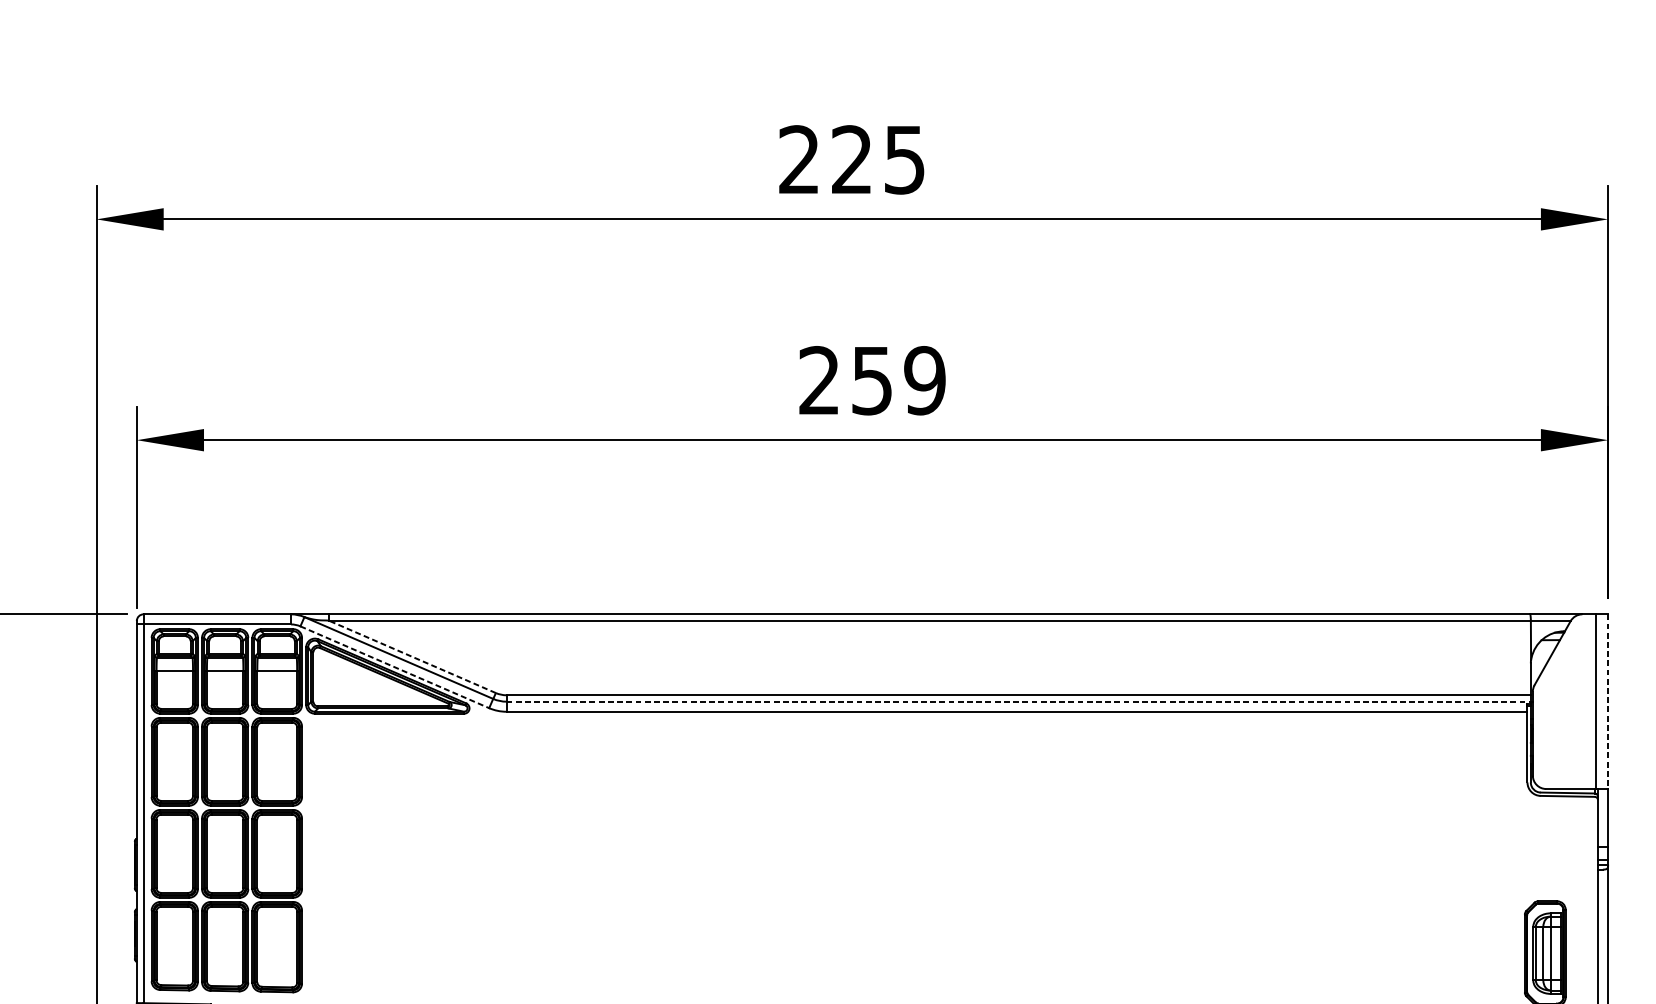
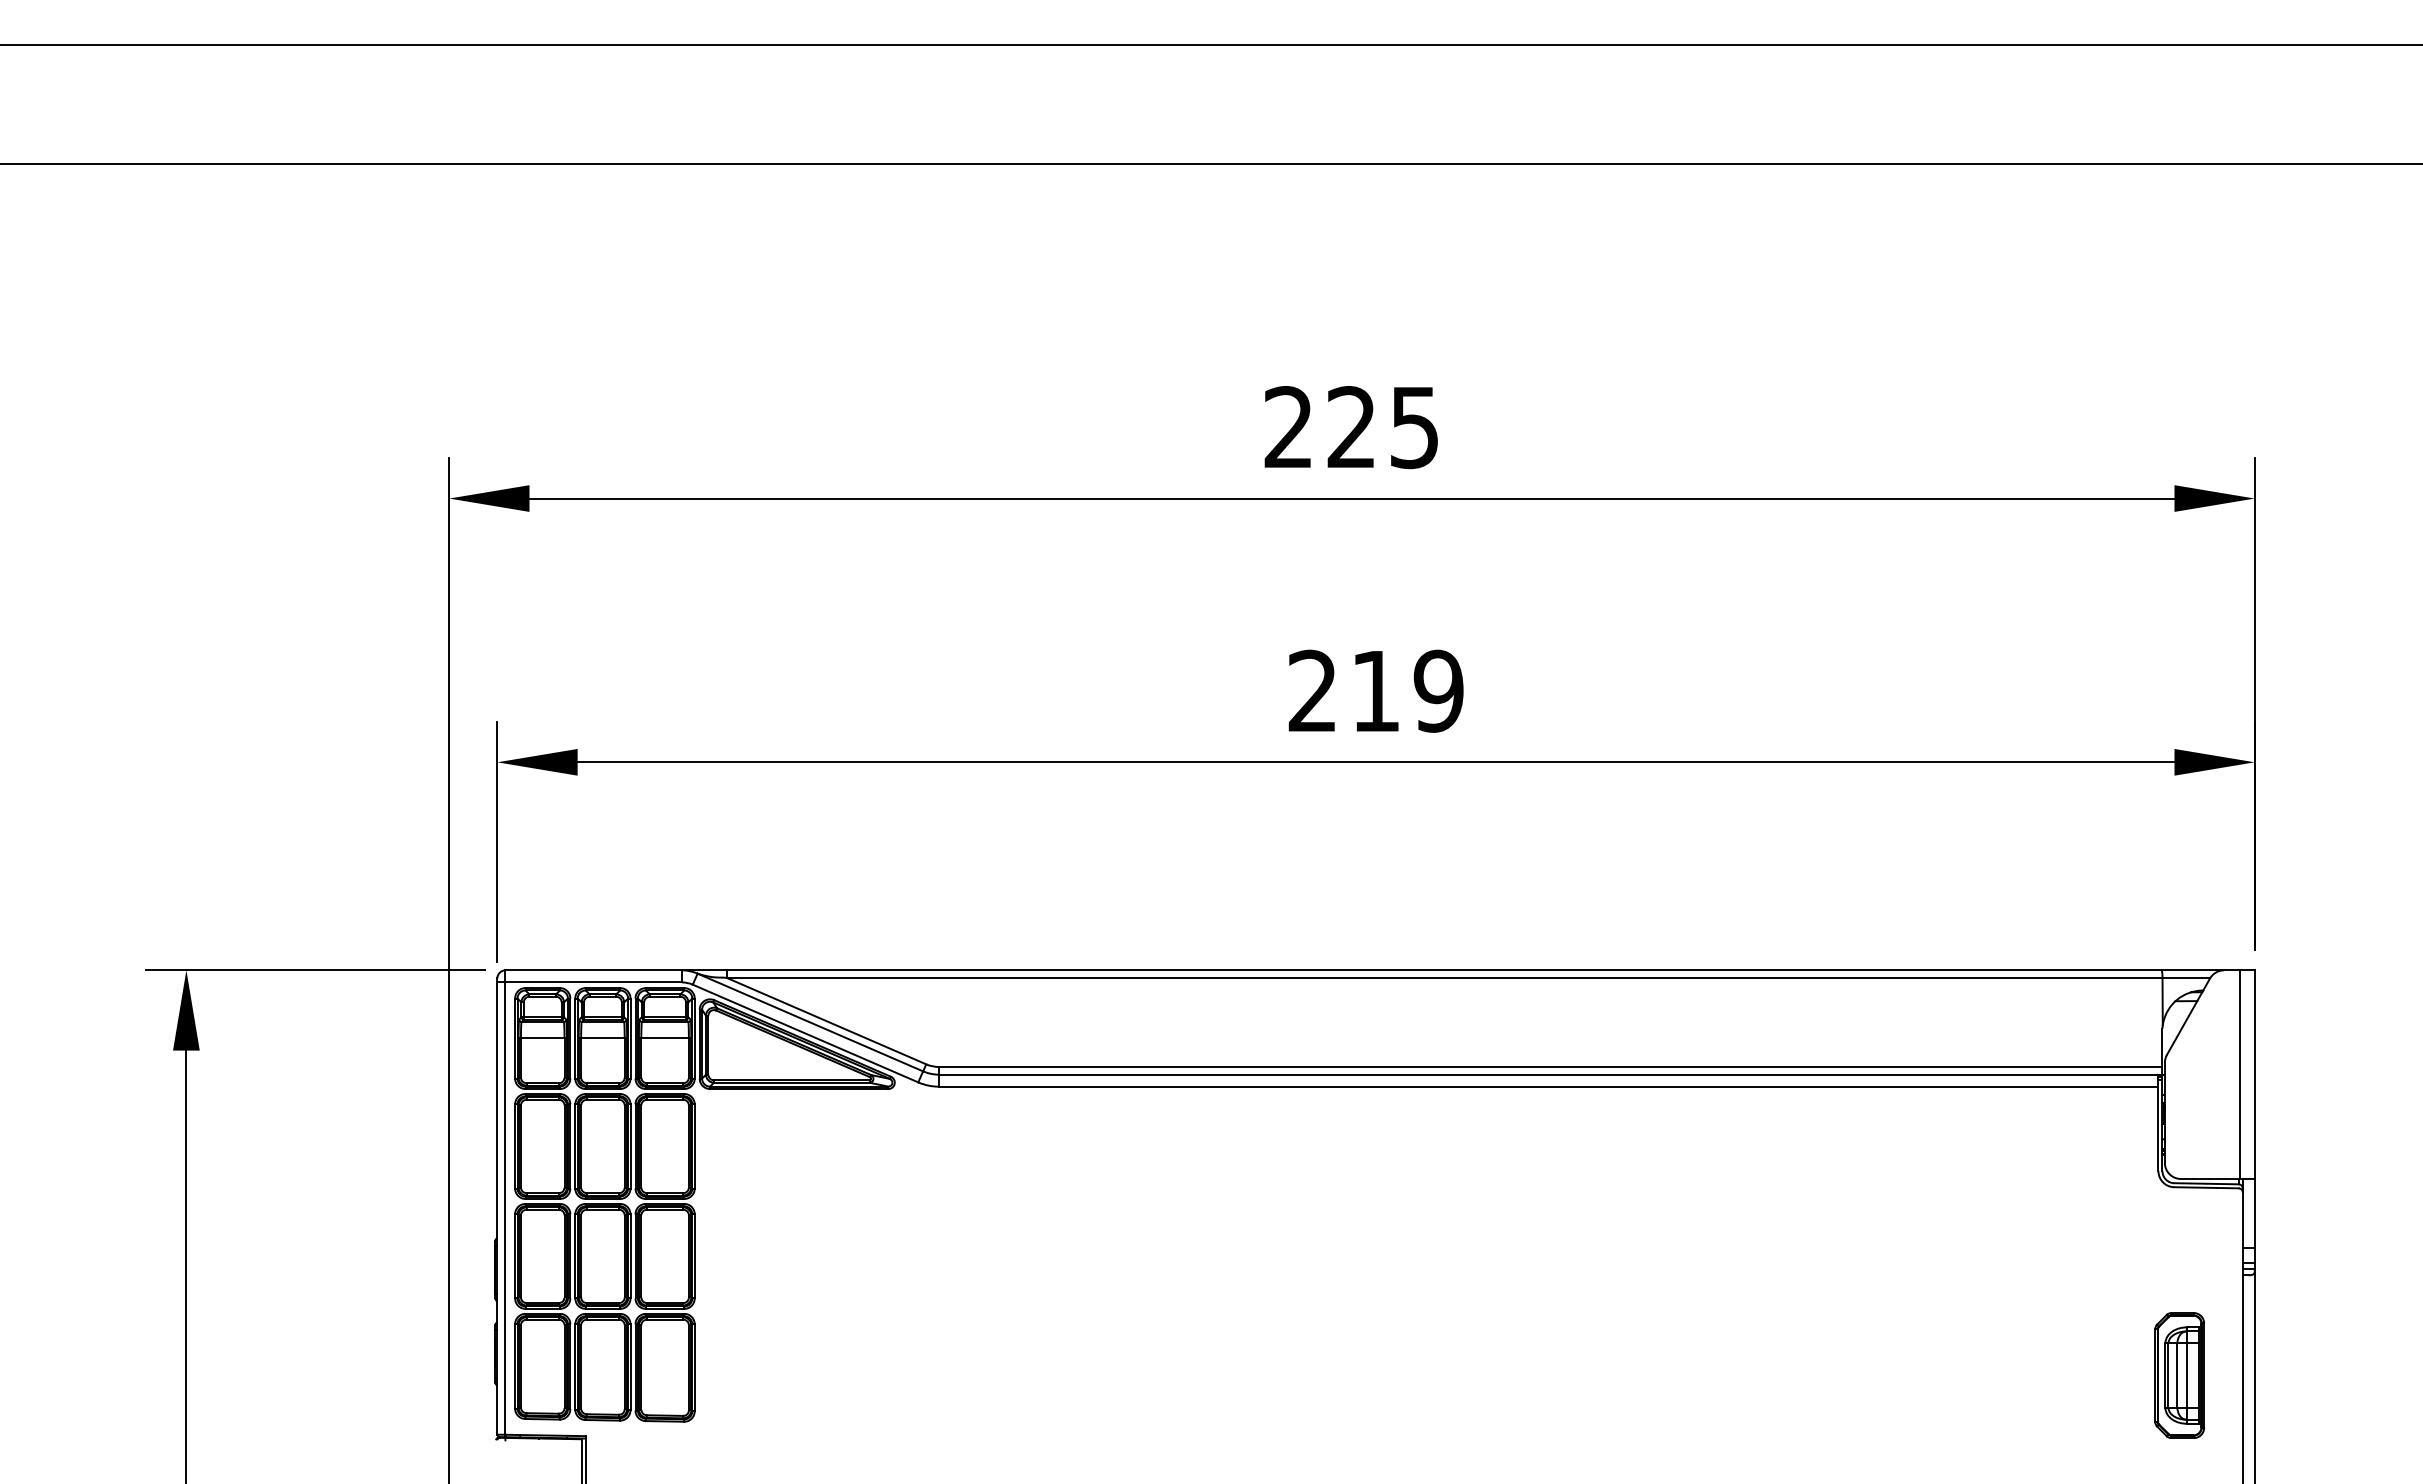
text: (871, 380) -> (1375, 691), 259 -> 219
line: (412, 657) -> (826, 1021), dashed -> solid
line: (394, 667) -> (805, 1033), dashed -> solid
line: (1018, 701) -> (1550, 1074), dashed -> solid
line: (1607, 702) -> (2254, 1075), dashed -> solid

